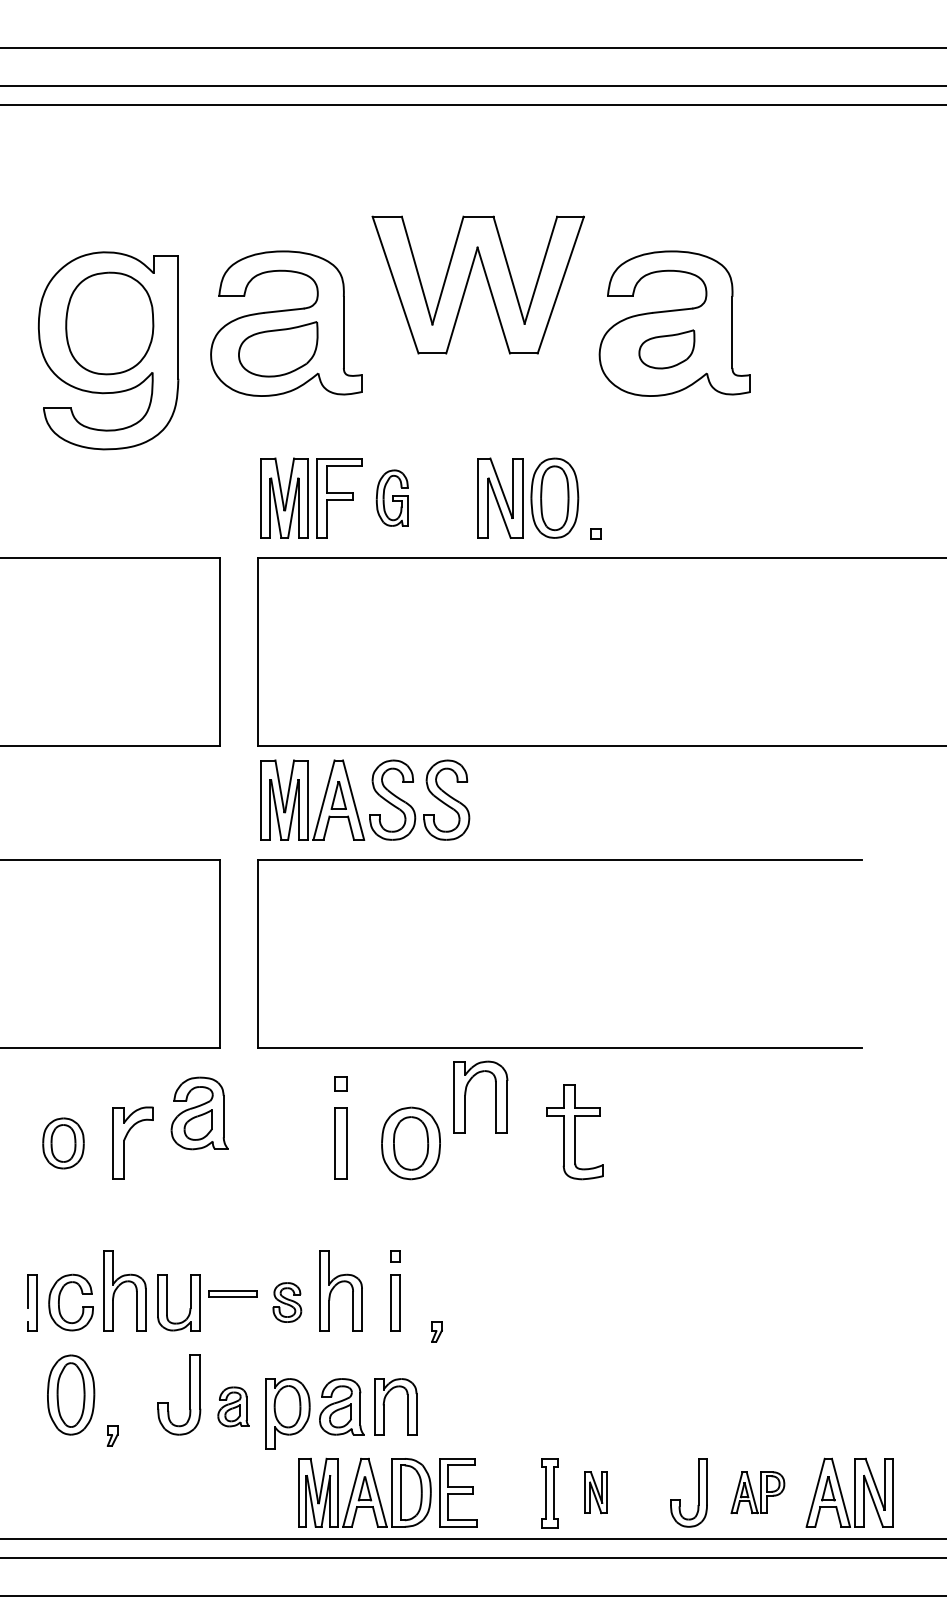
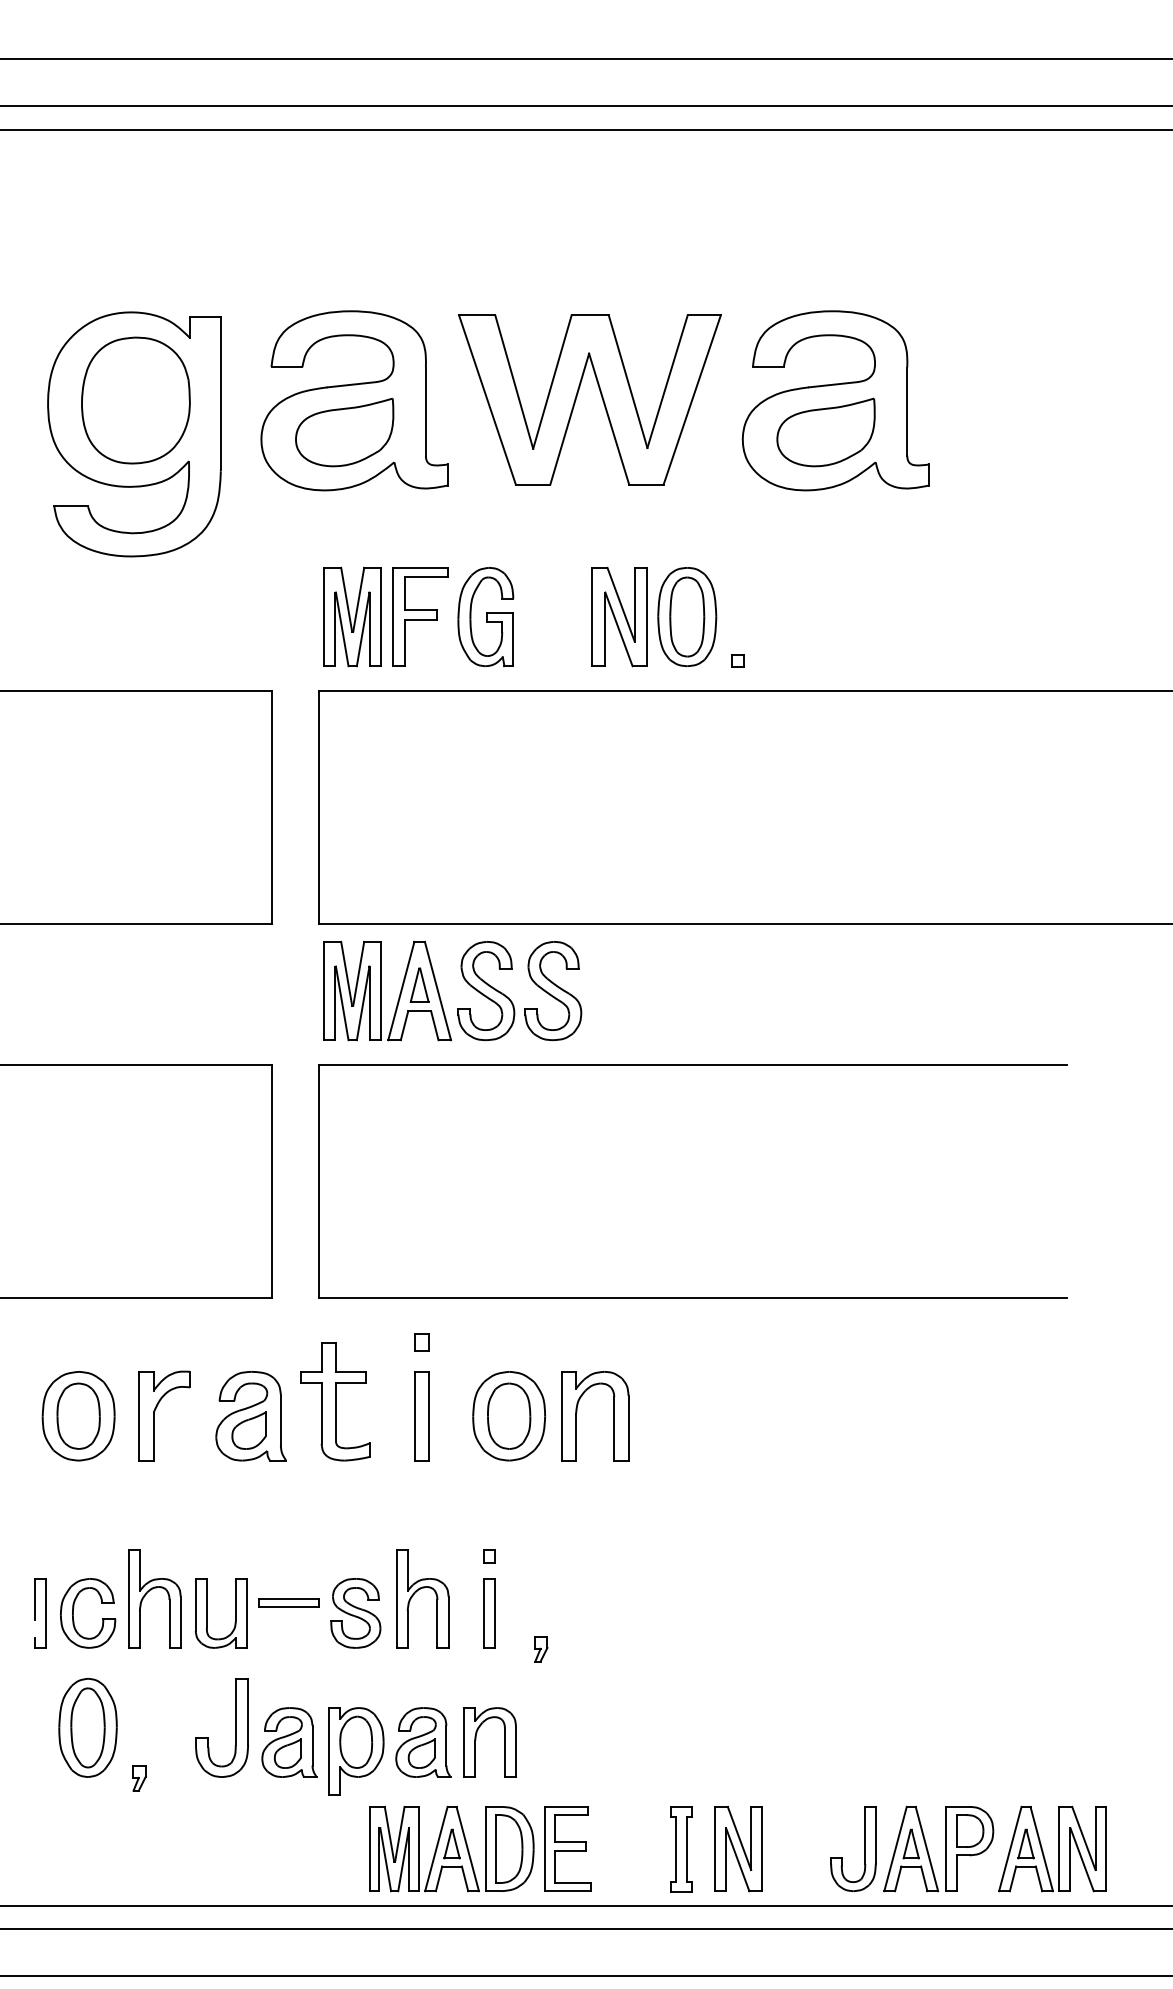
part: (468, 282) -> (577, 396), moved
part: (666, 349) -> (825, 432), size x1.43
part: (392, 497) -> (486, 616), size x1.43
part: (466, 1094) -> (577, 1412), moved
part: (199, 1113) -> (250, 1416), moved
part: (574, 1132) -> (335, 1402), moved
part: (63, 1143) -> (78, 1416), size x1.43
part: (287, 1302) -> (356, 1613), size x1.43
part: (233, 1406) -> (289, 1742), size x1.43
part: (595, 1492) -> (737, 1848), size x1.67
part: (757, 1492) -> (938, 1848), size x1.67

